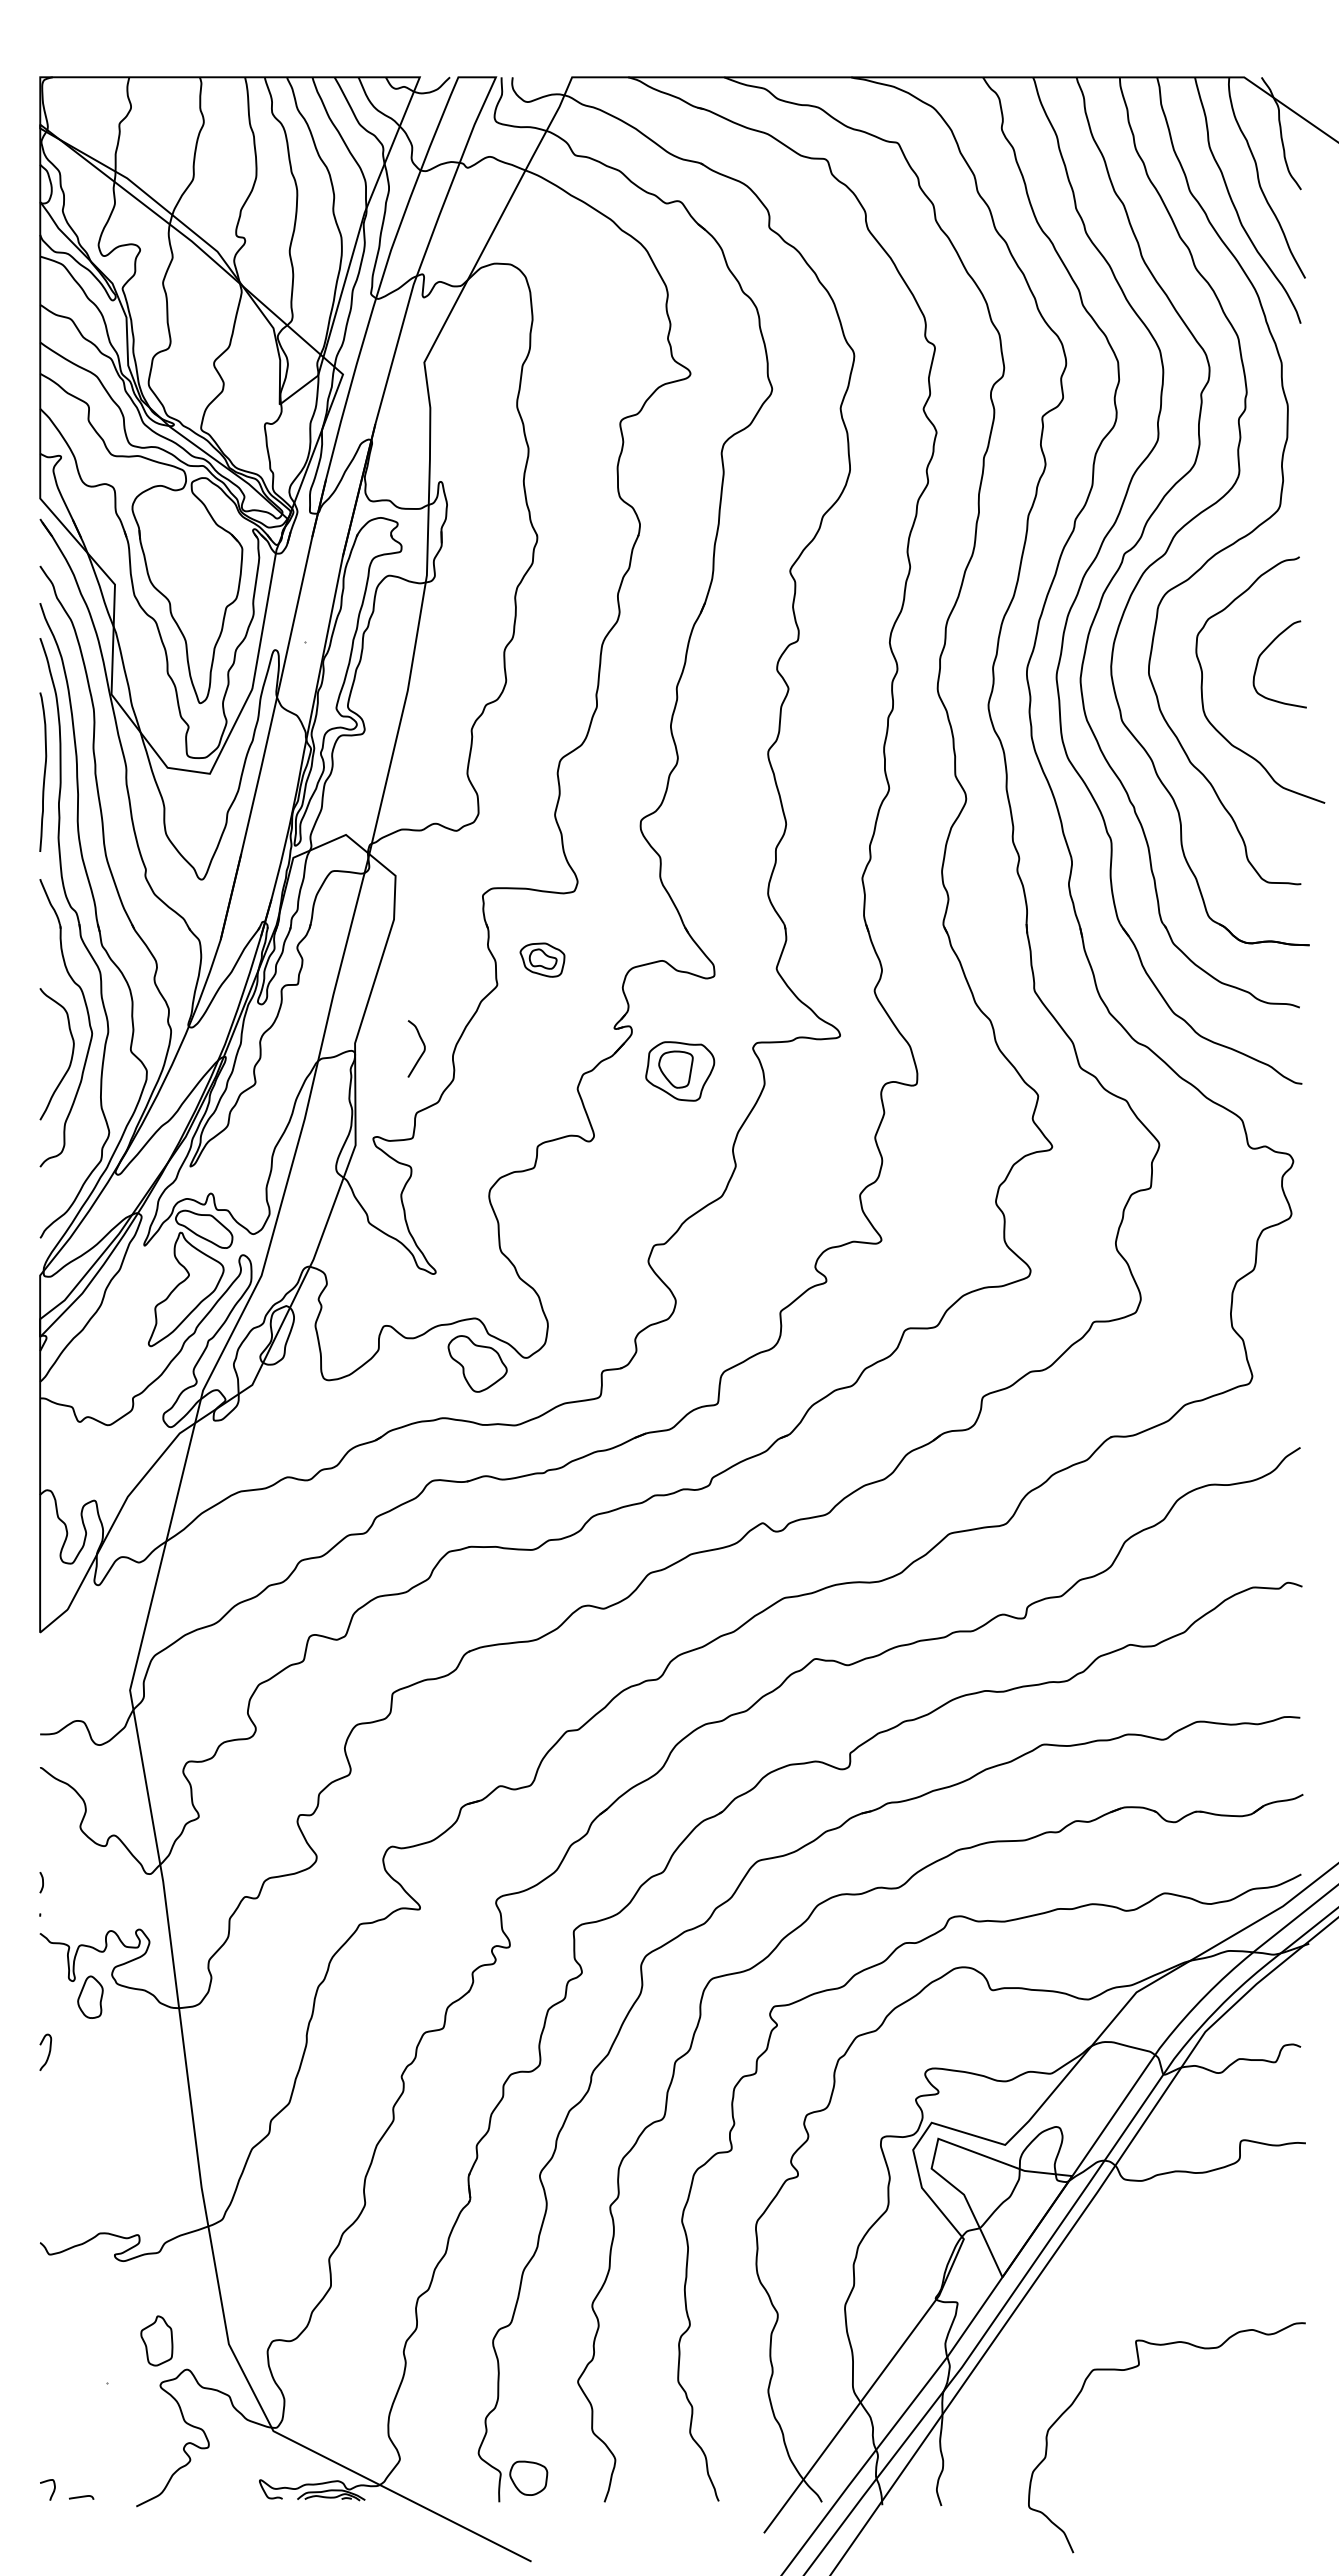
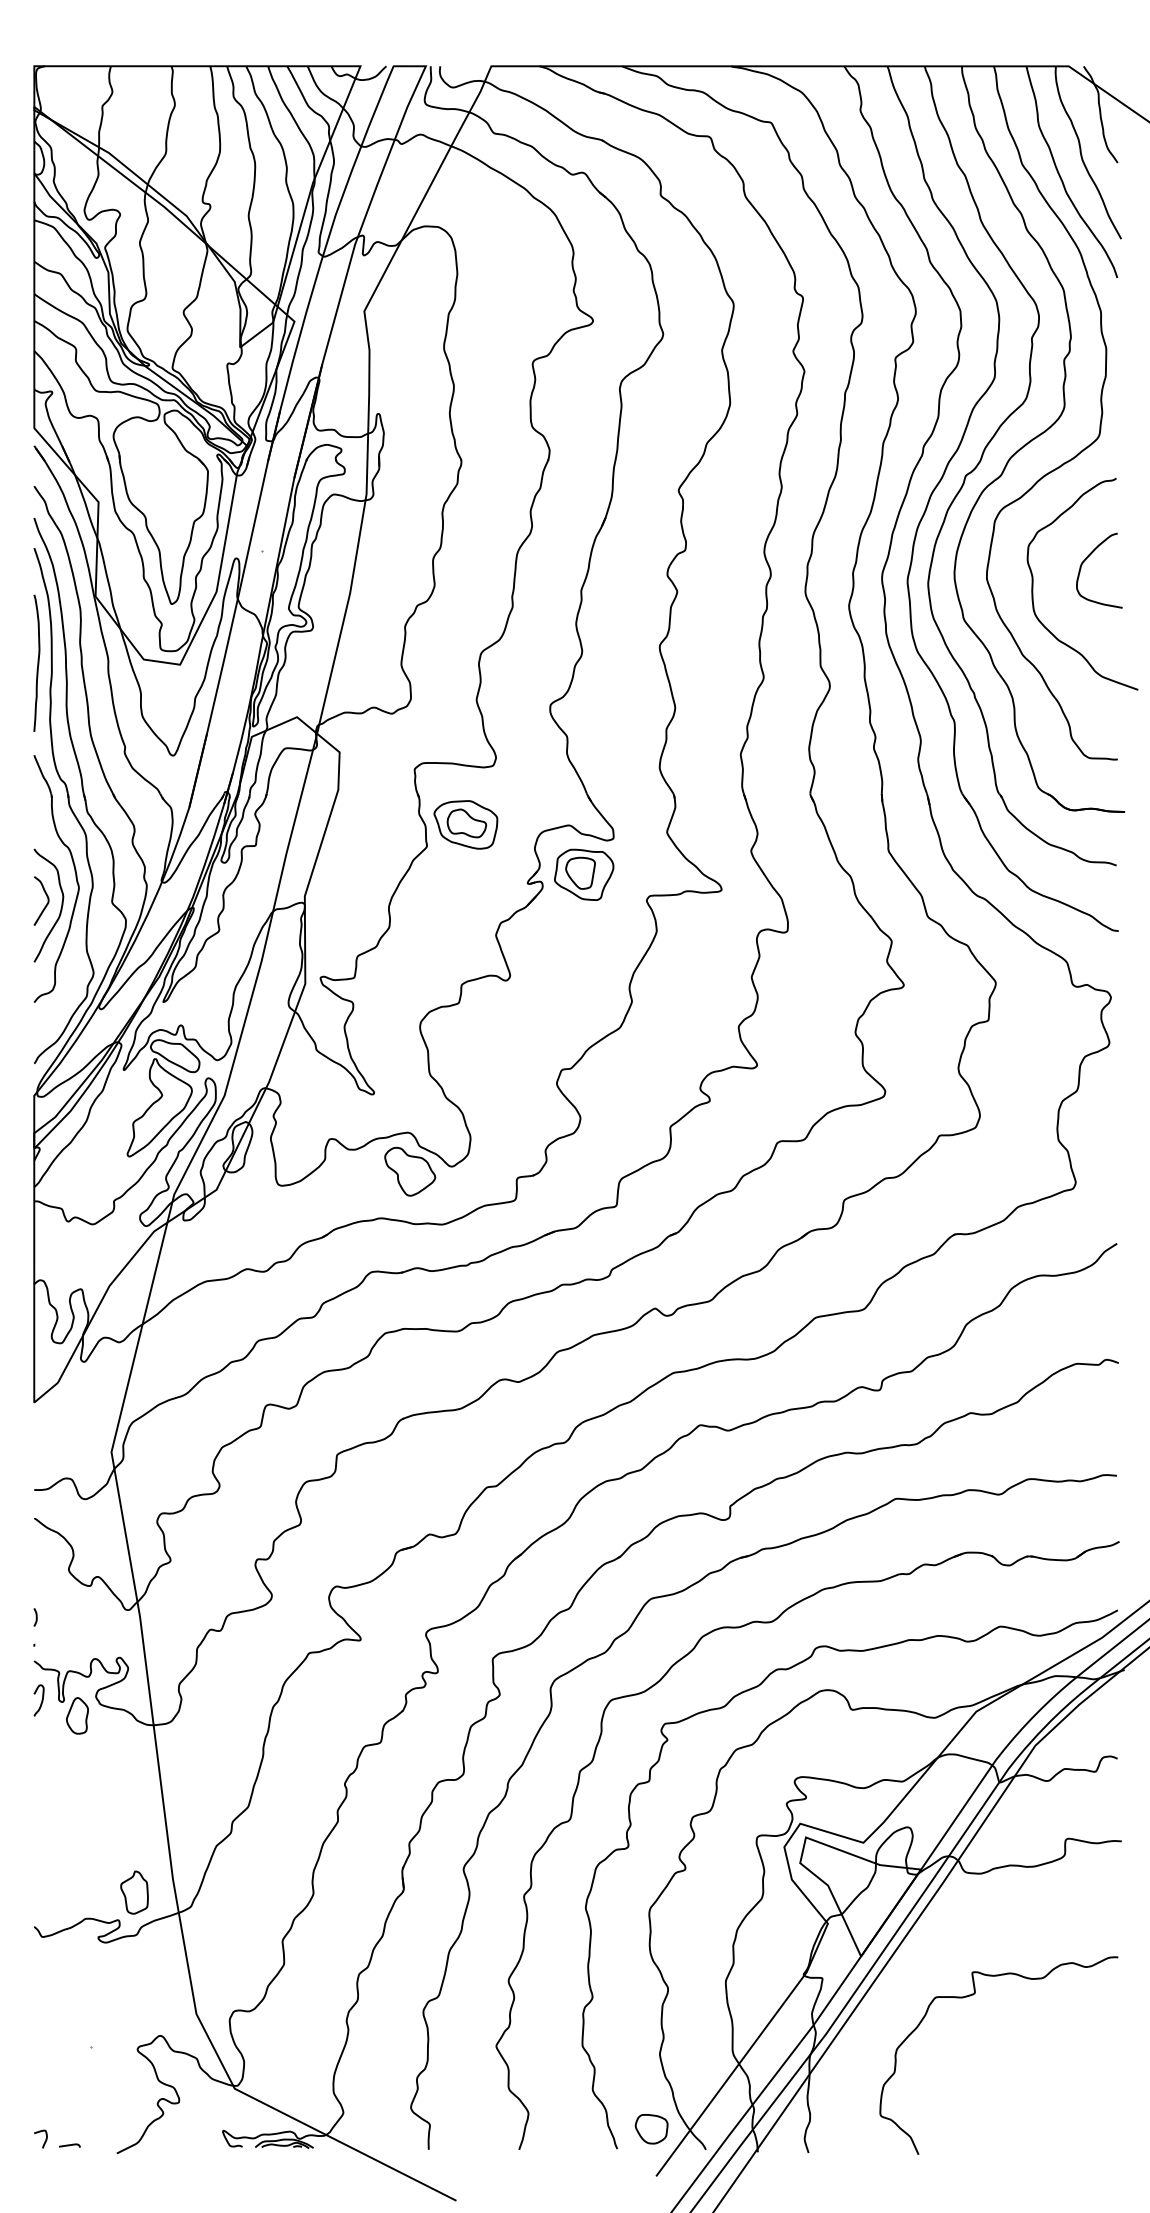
part: (542, 959) -> (465, 824), size x1.67
curve: (423, 1049) -> (47, 901), moved
part: (680, 1071) -> (584, 874), moved
curve: (48, 2052) -> (41, 1700), moved
part: (156, 2340) -> (134, 1892), moved
curve: (1137, 2367) -> (973, 1995), moved
part: (528, 2477) -> (651, 2128), moved

